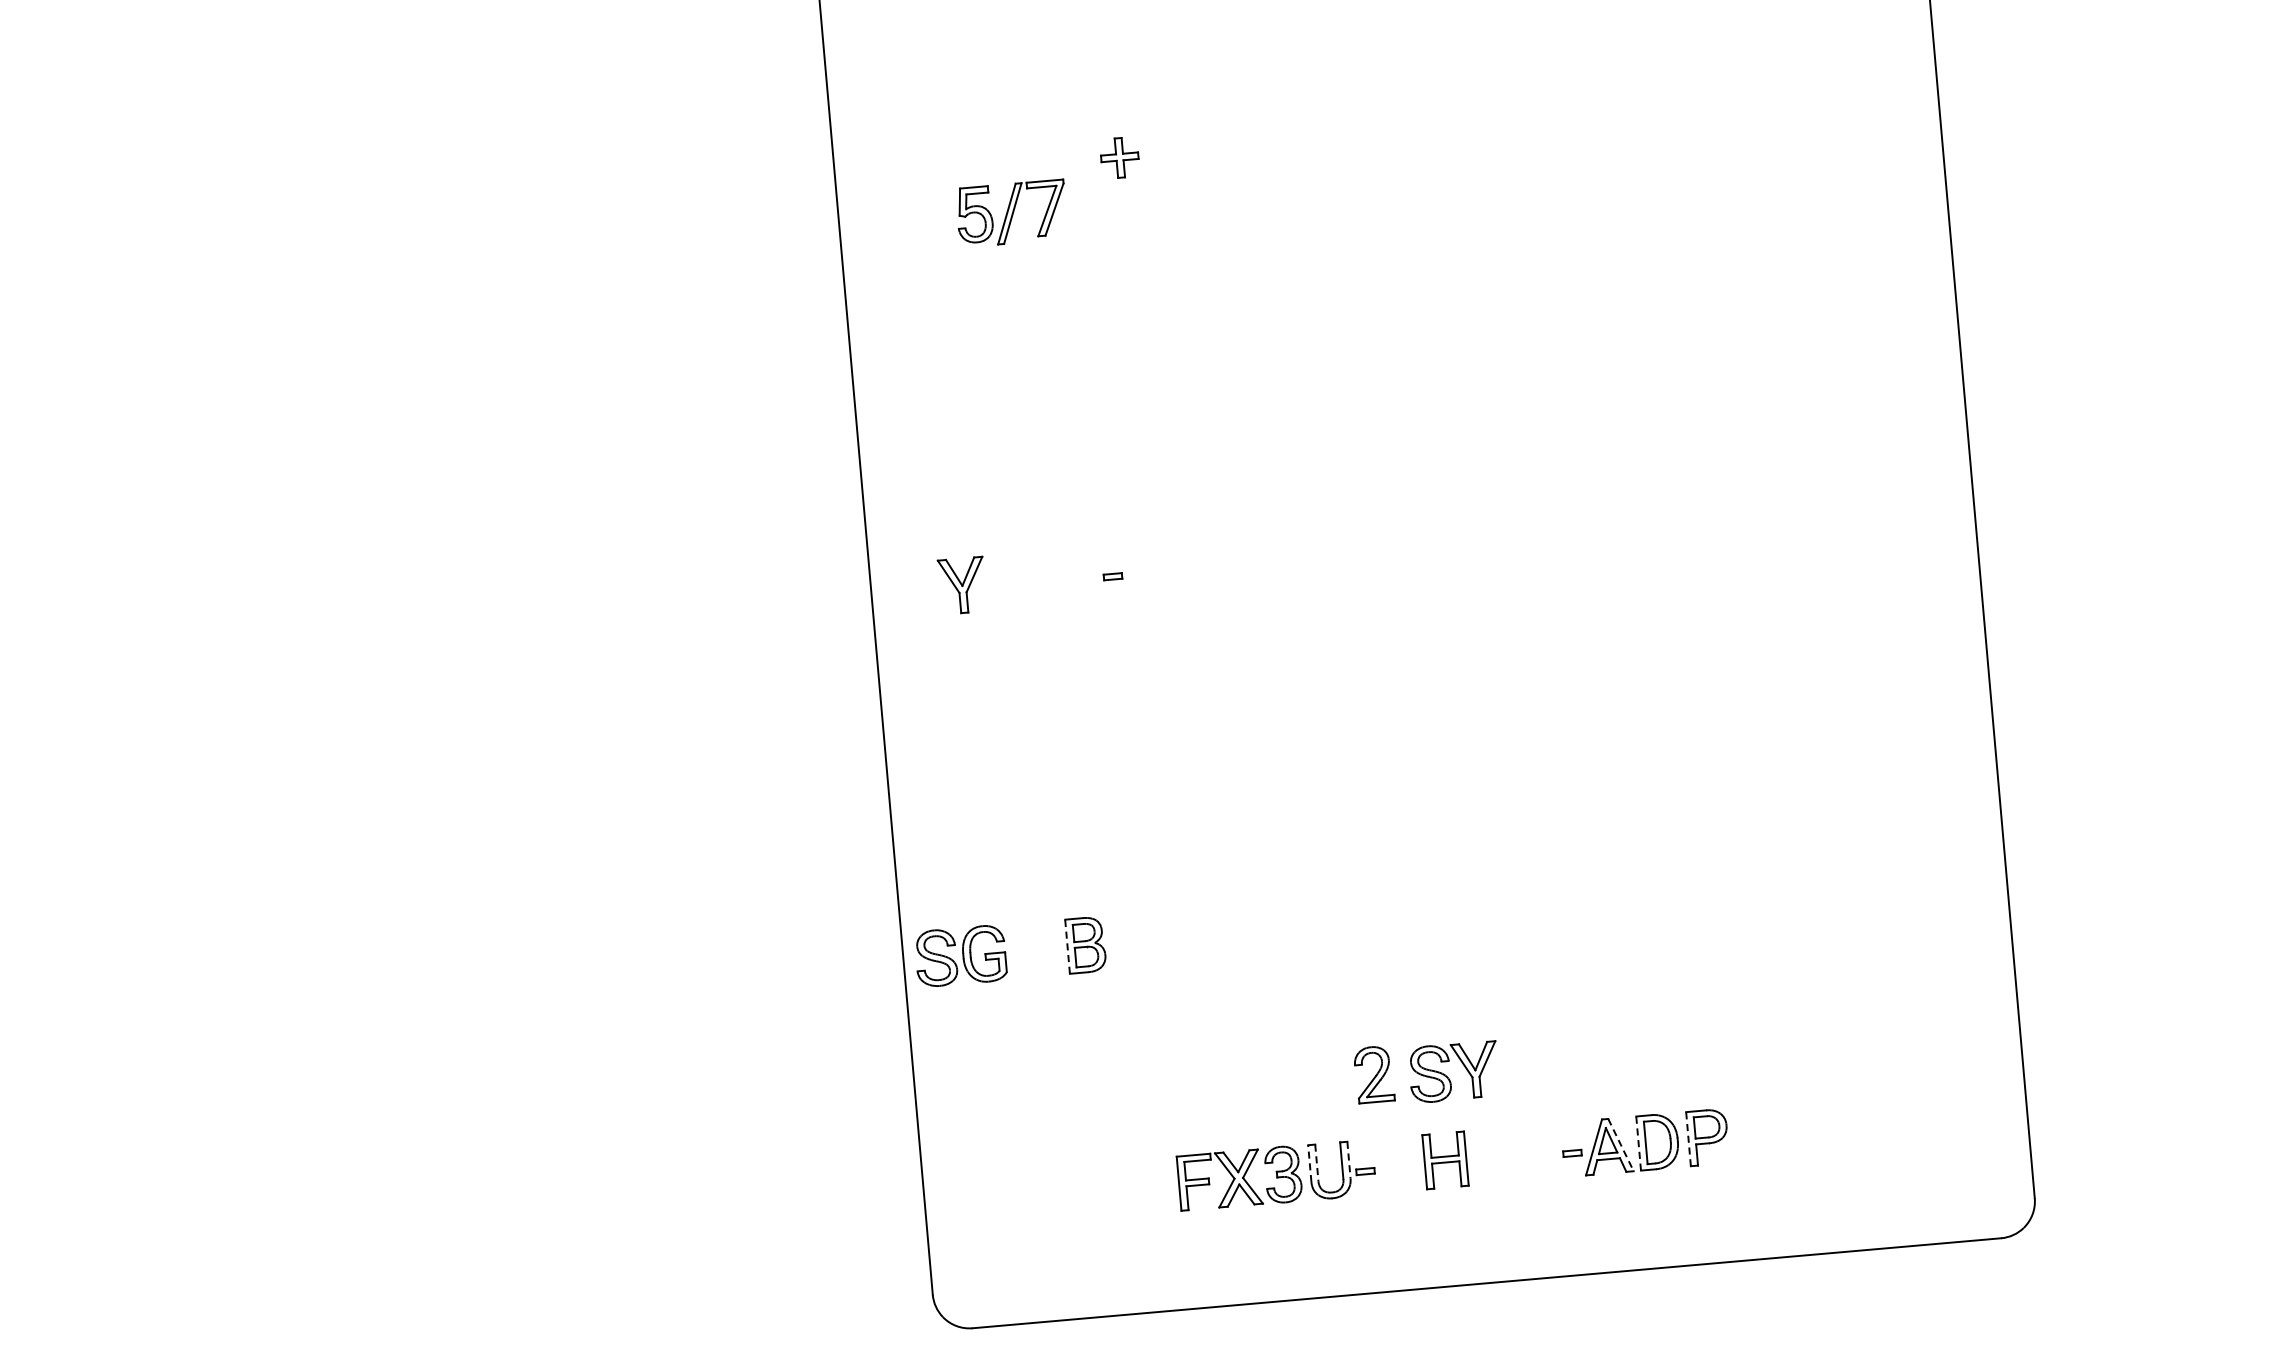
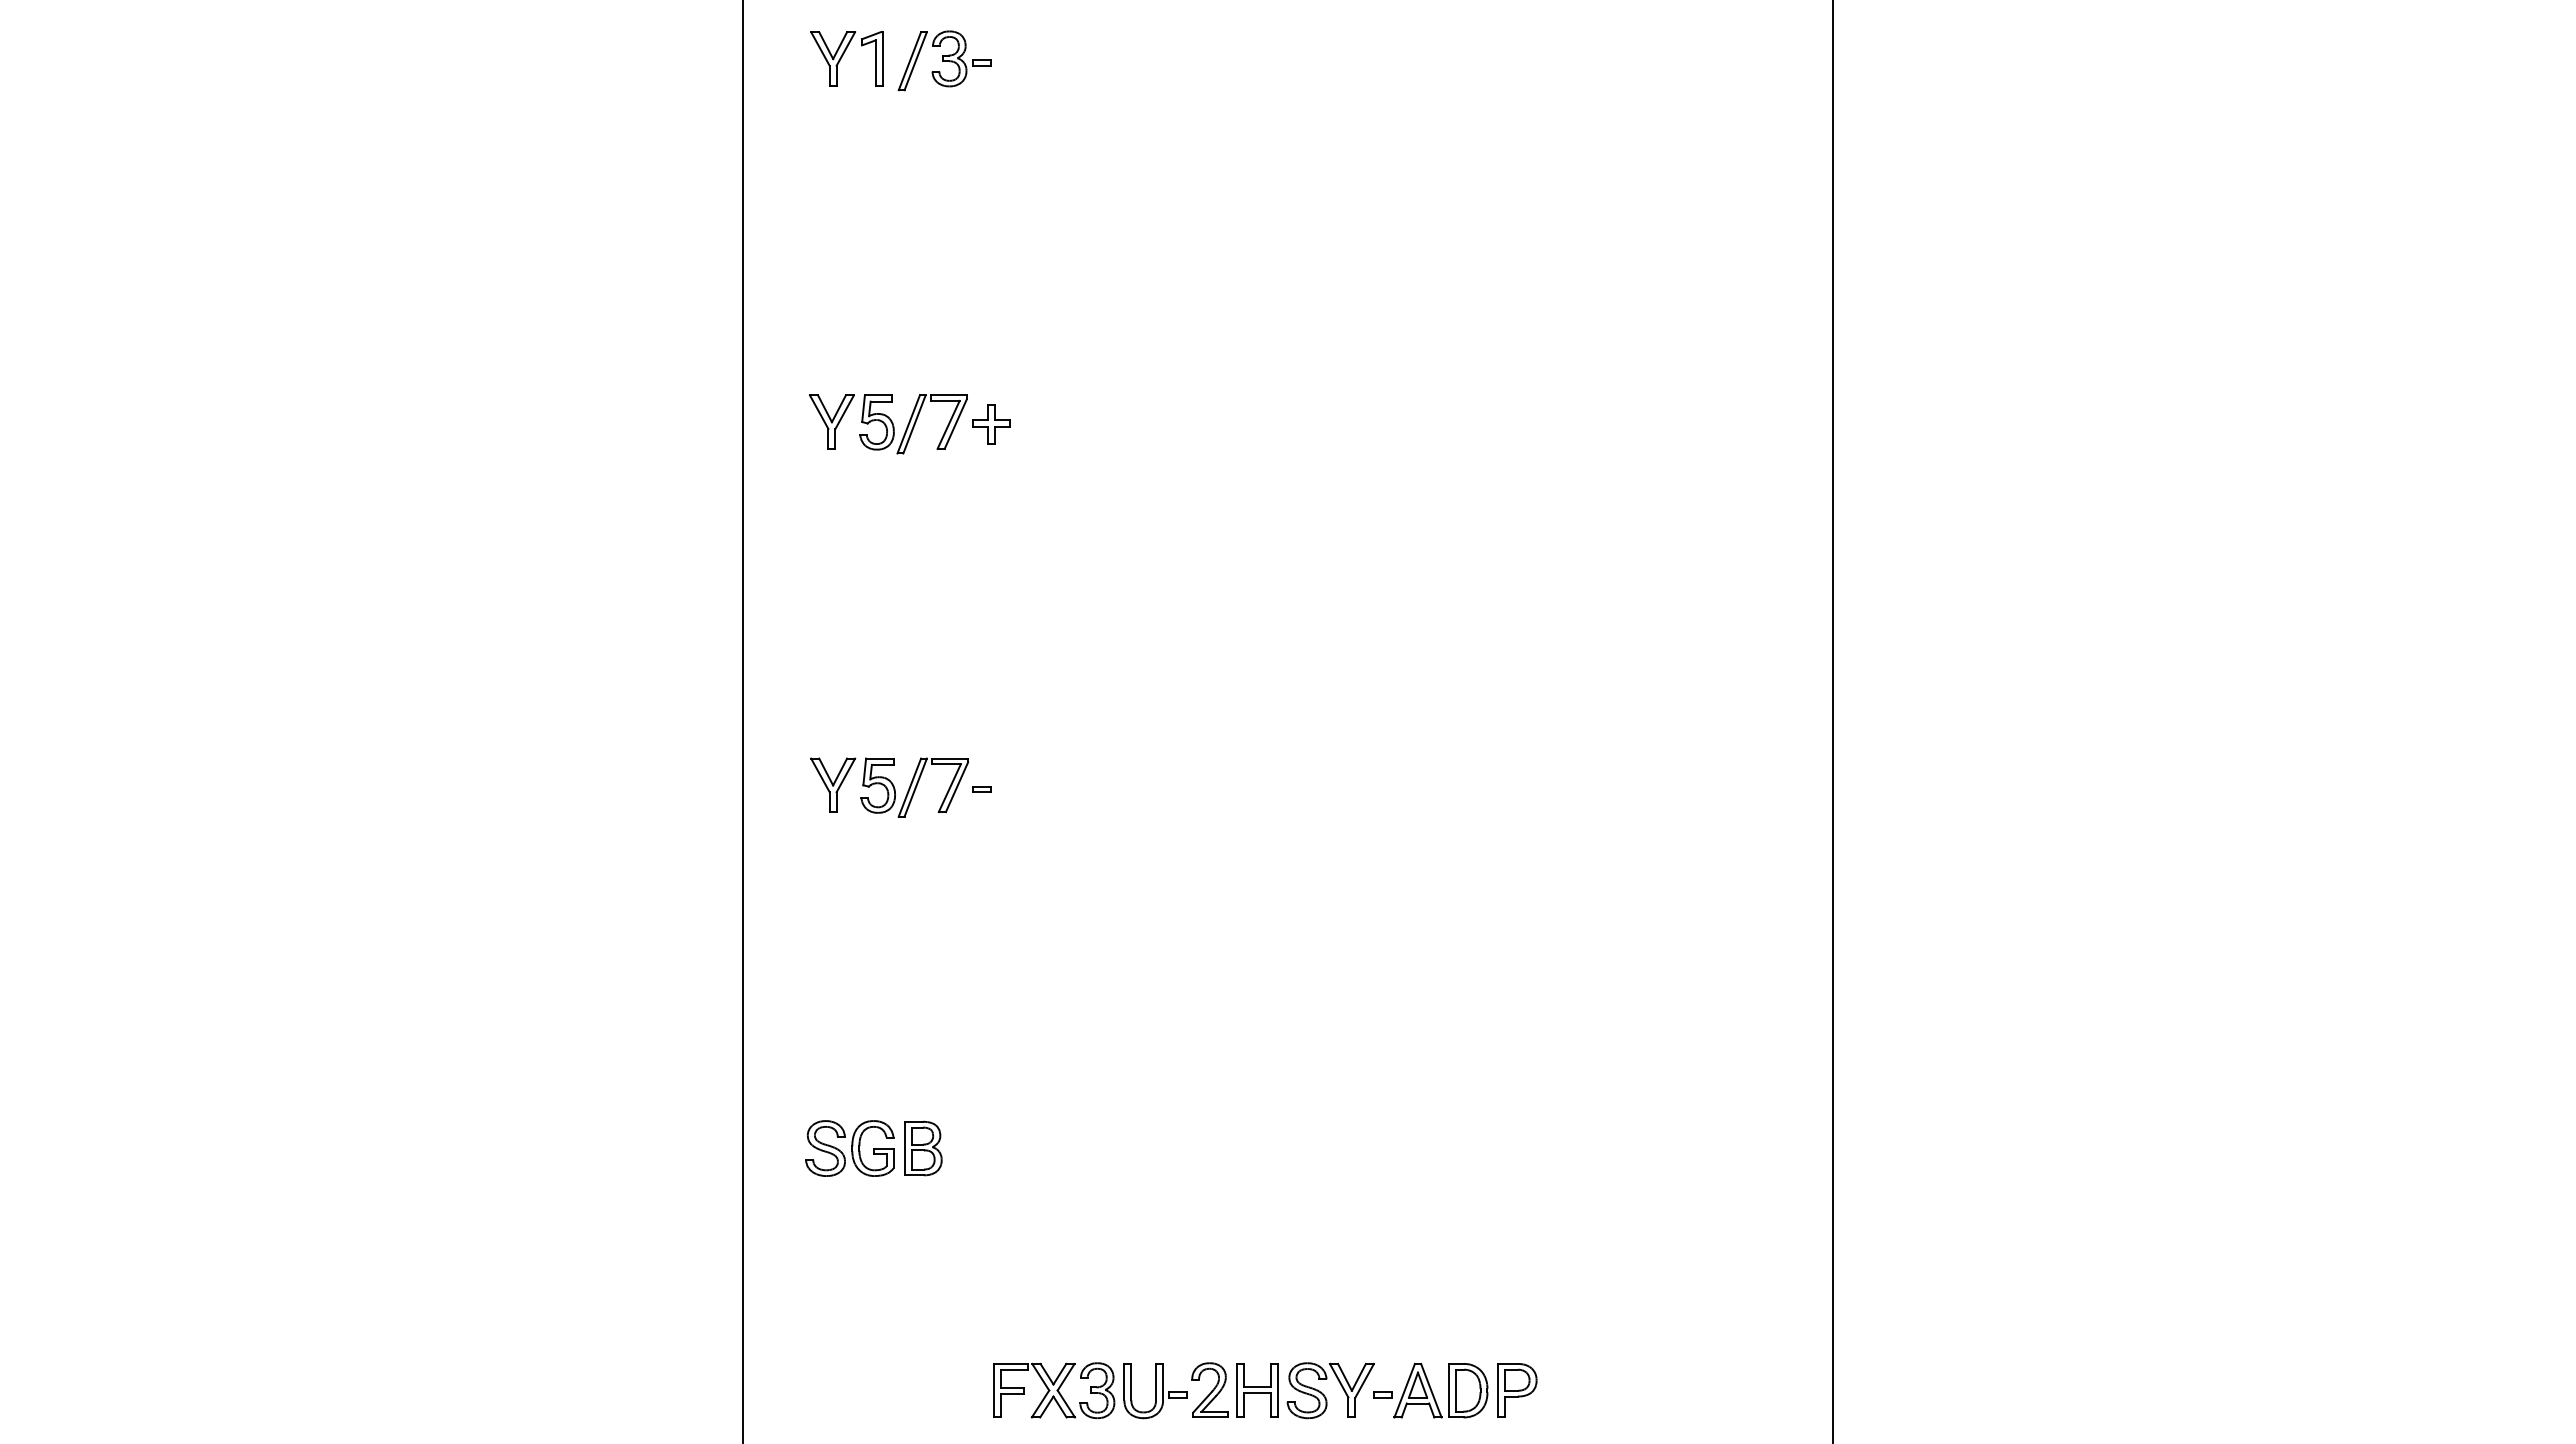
part: (1120, 158) -> (991, 424), moved
part: (928, 217) -> (831, 421), added
part: (1044, 580) -> (914, 787), added
line: (1067, 946) -> (905, 1148), dashed -> solid
part: (960, 956) -> (849, 1148), moved
part: (1373, 1073) -> (1209, 1389), moved
part: (1449, 1077) -> (1325, 1395), moved
line: (1688, 1138) -> (1498, 1390), dashed -> solid
line: (1638, 1143) -> (1448, 1390), dashed -> solid
line: (1621, 1144) -> (1431, 1390), dashed -> solid
line: (1349, 1160) -> (1163, 1382), dashed -> solid
line: (1309, 1162) -> (1124, 1381), dashed -> solid
line: (1317, 1163) -> (1131, 1382), dashed -> solid

